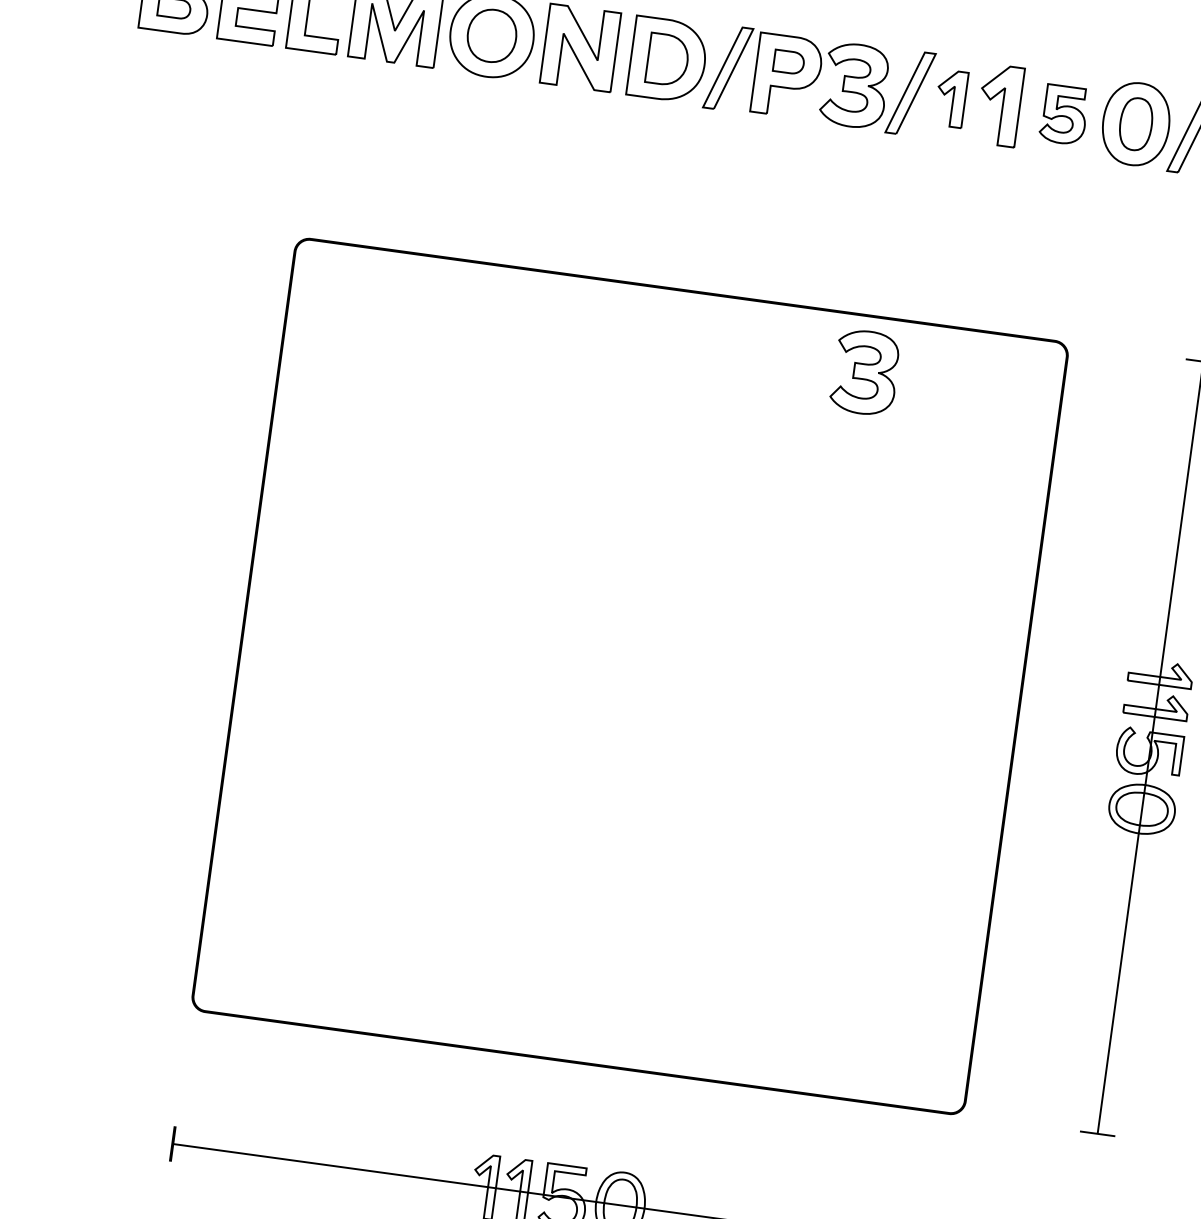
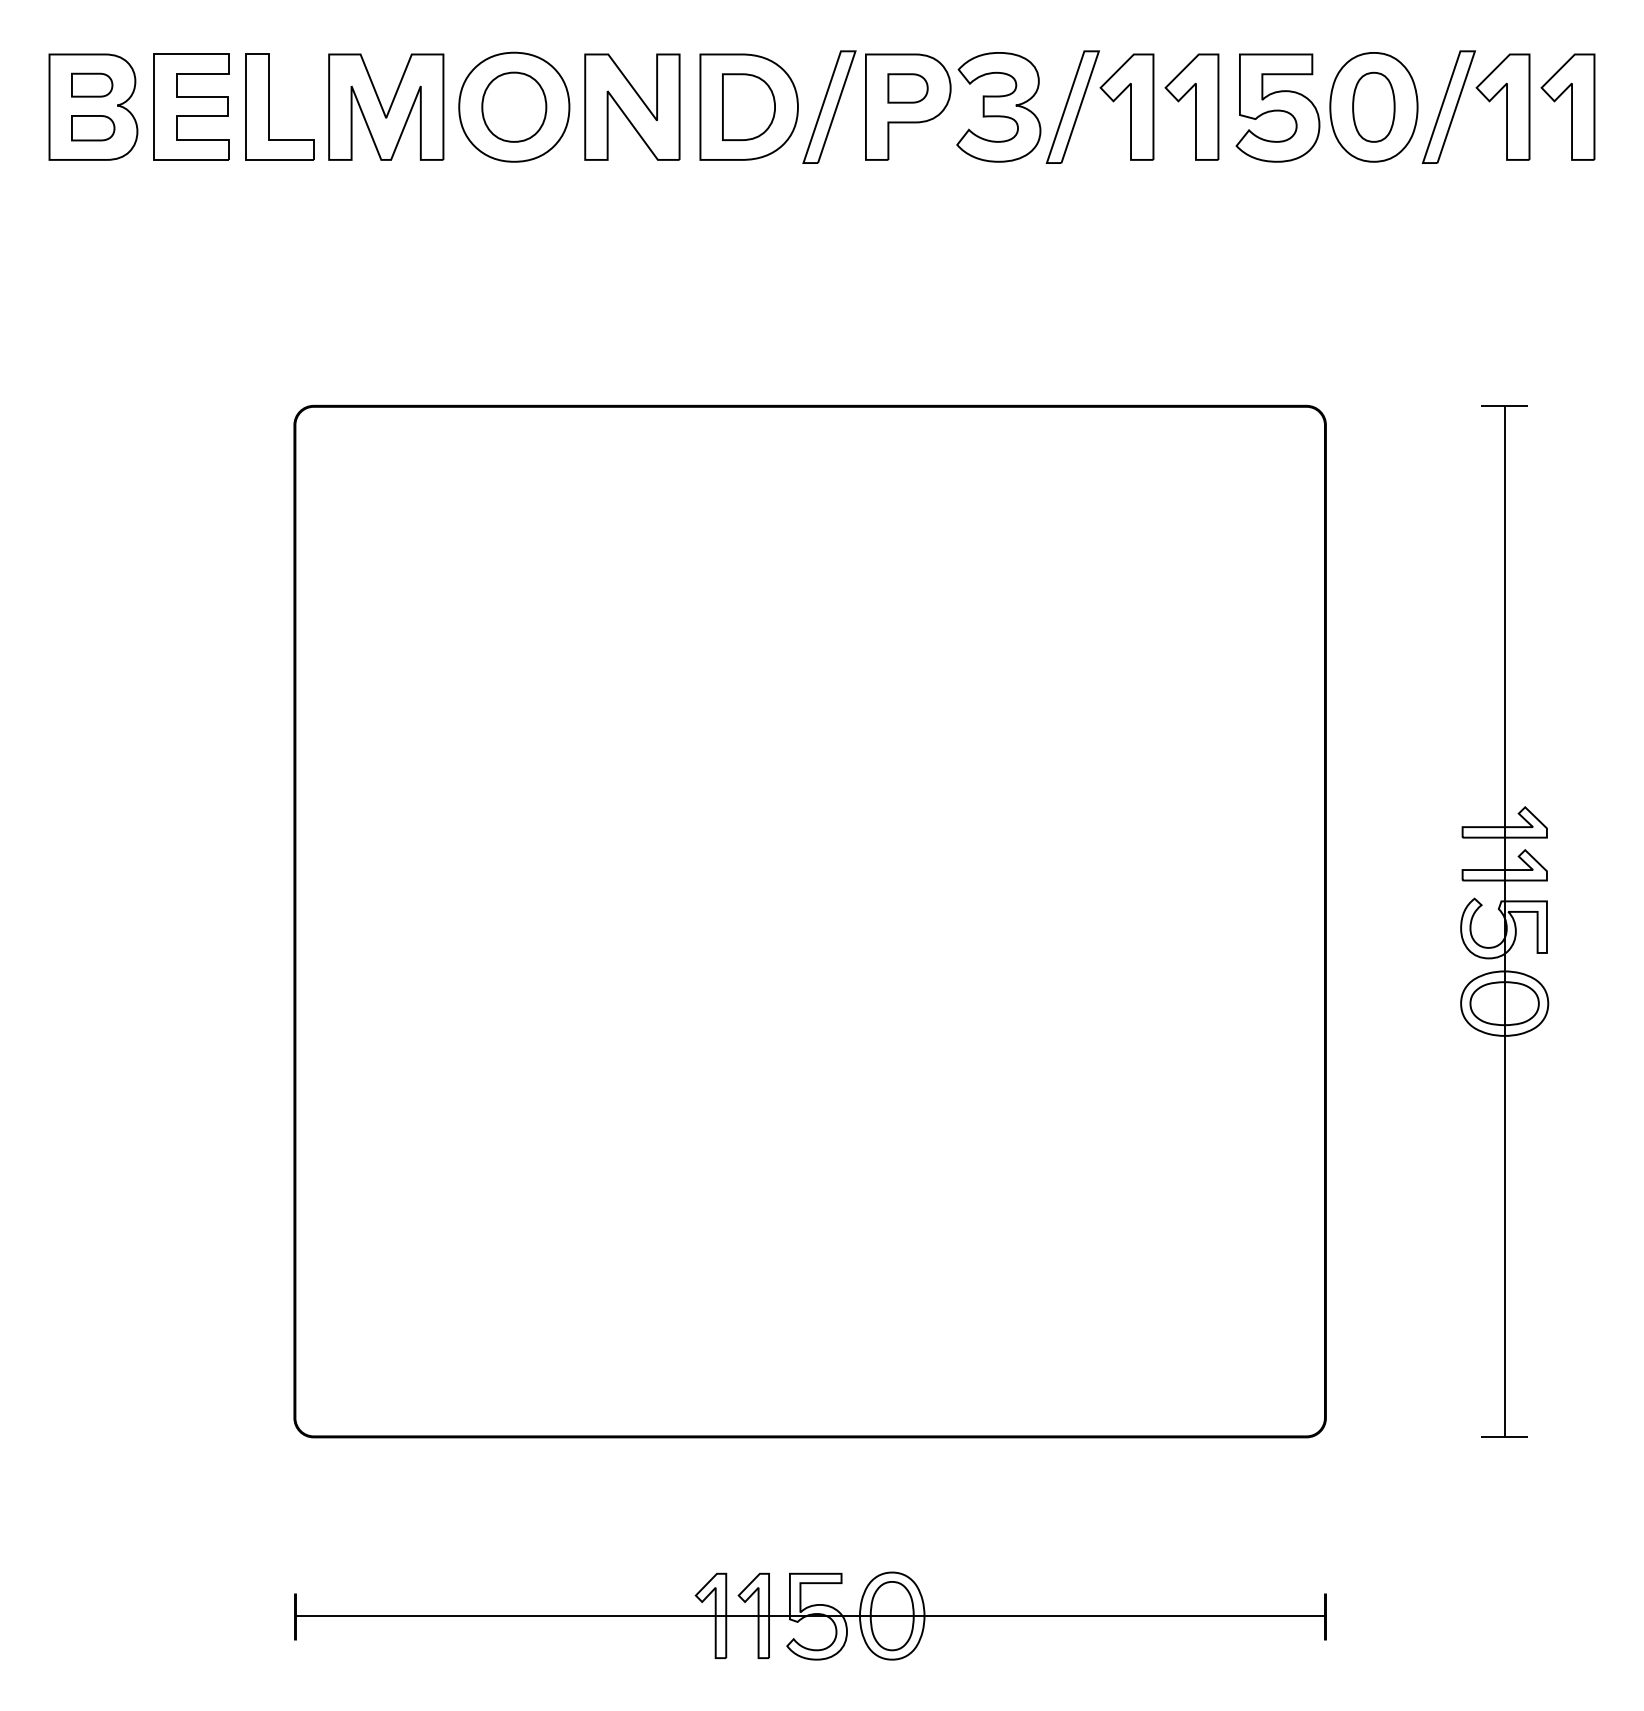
part: (950, 98) -> (1126, 106), size x1.43
part: (1063, 114) -> (1277, 107), size x1.43
part: (865, 372) -> (1063, 481), removed

